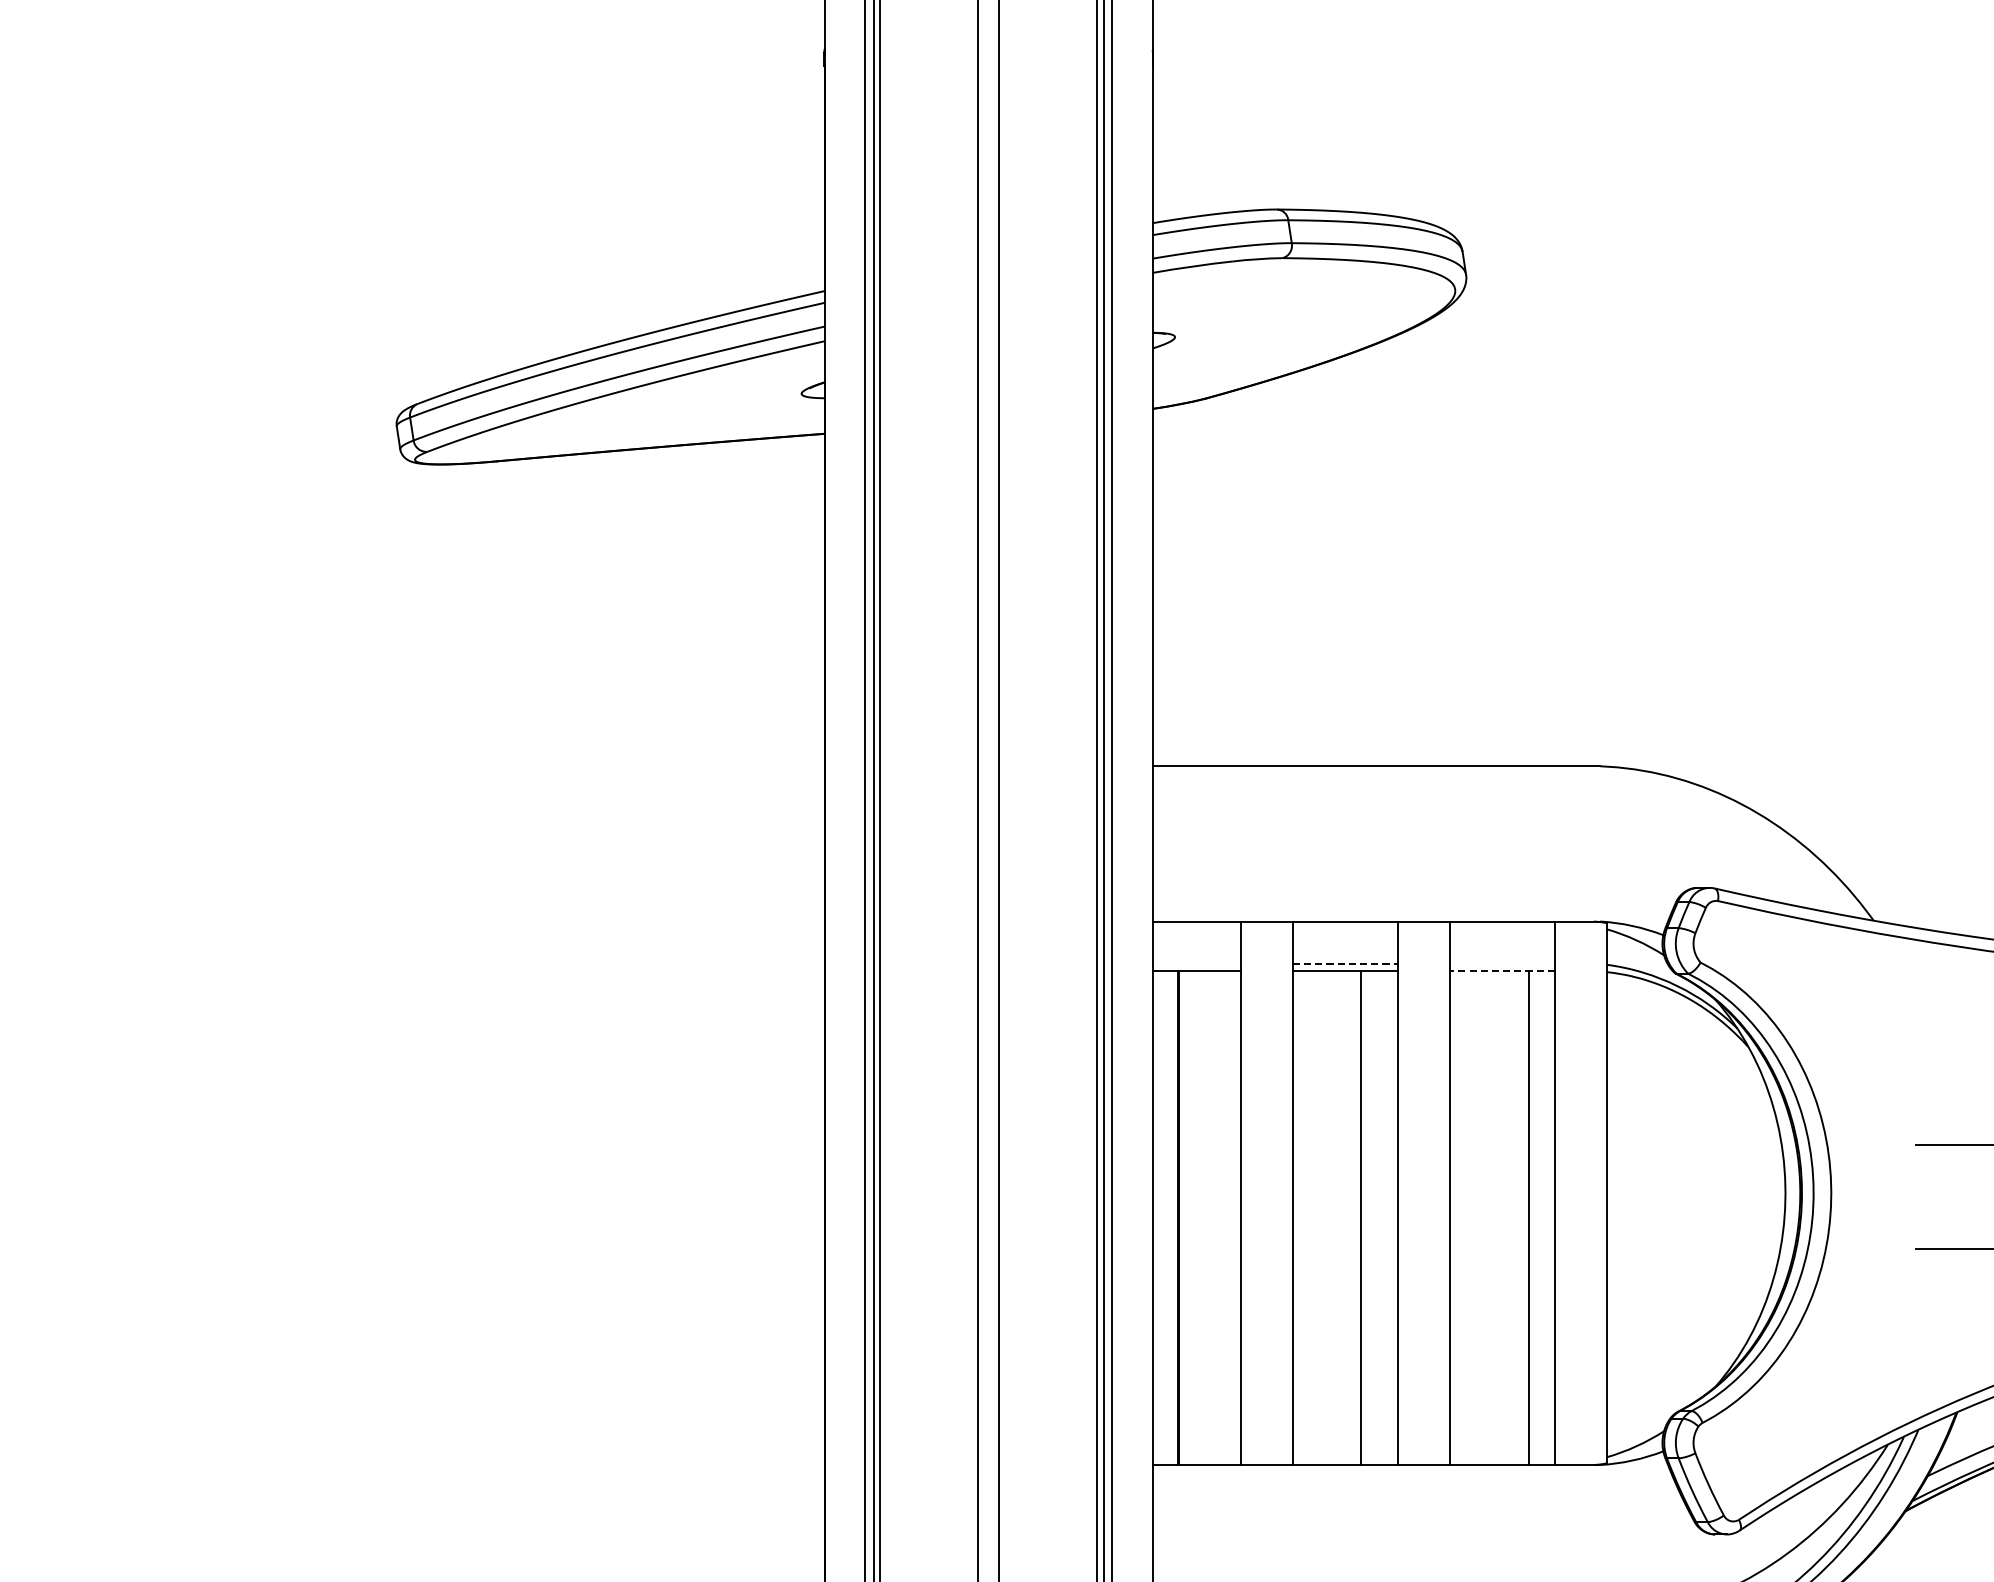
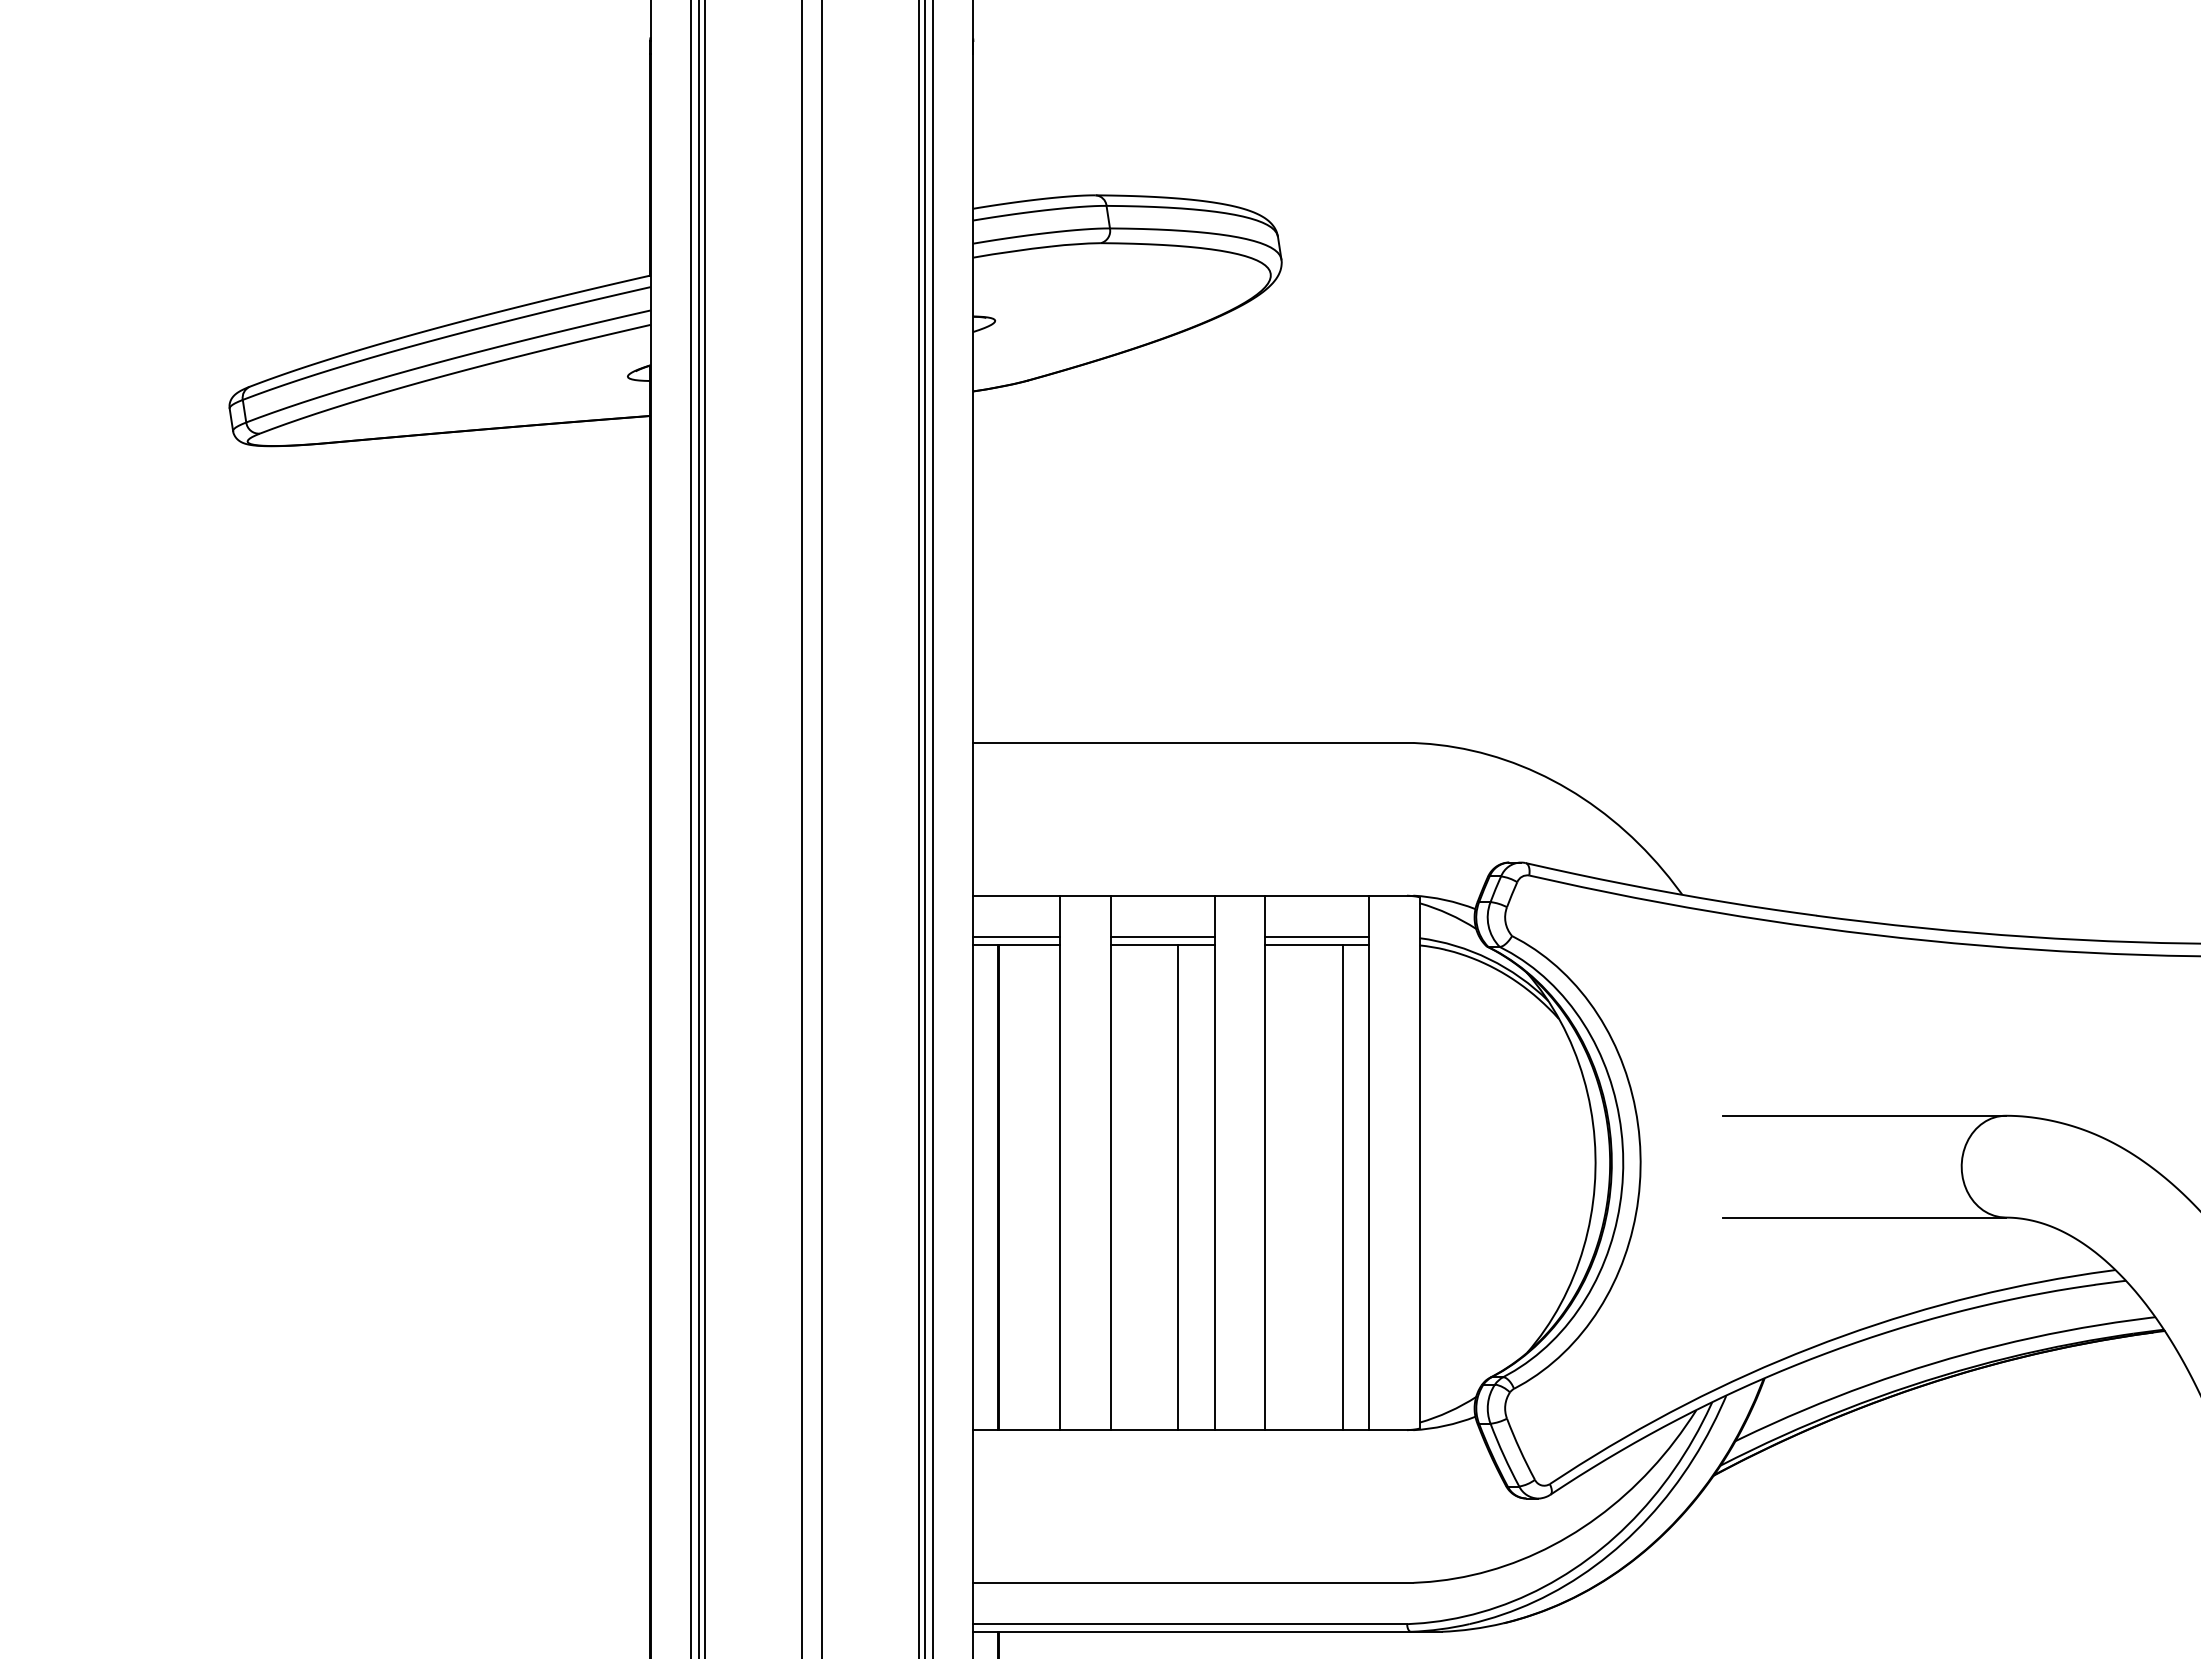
line: (1196, 963) -> (1016, 936), added
line: (1345, 963) -> (1162, 936), dashed -> solid
line: (1501, 963) -> (1316, 936), added
line: (1502, 971) -> (1317, 944), dashed -> solid

